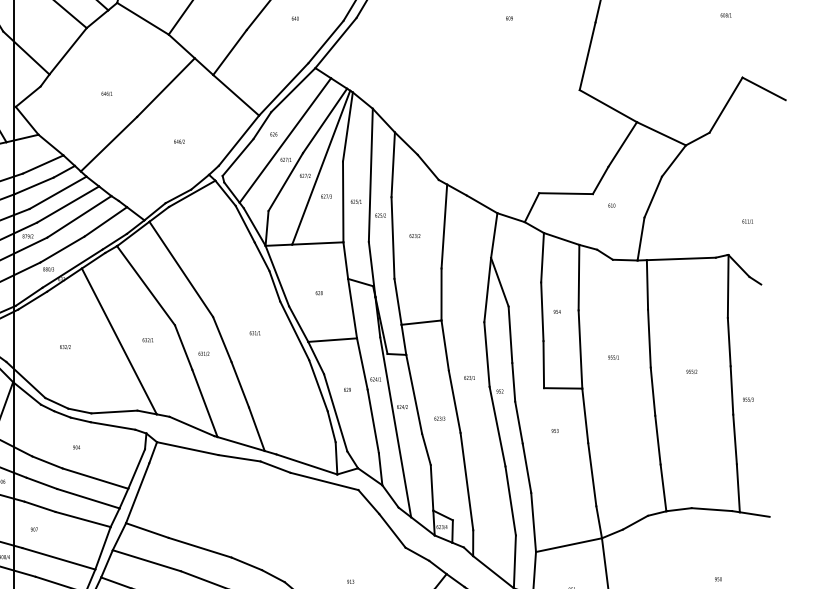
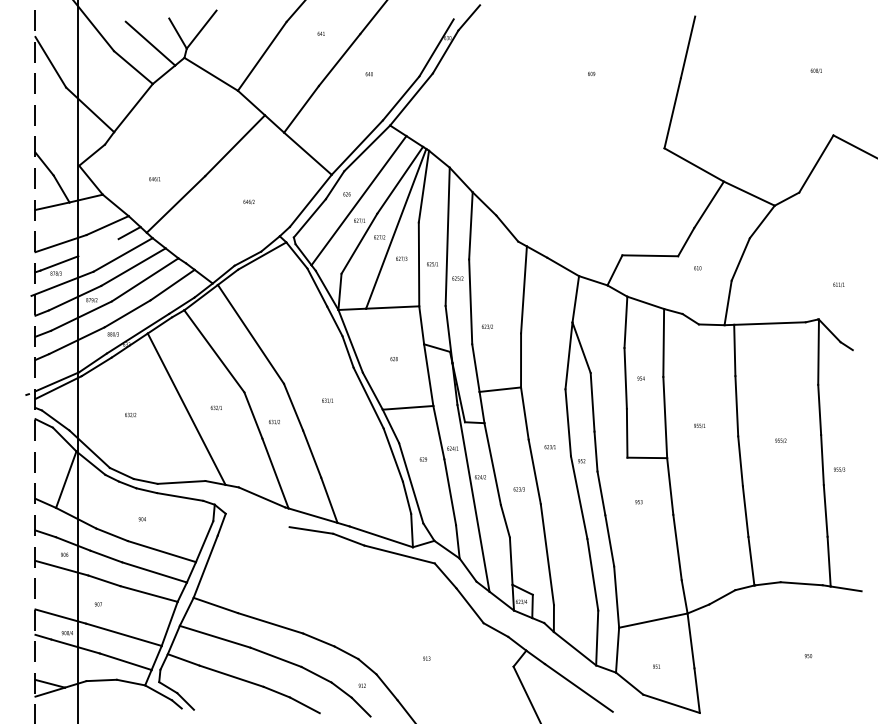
text: (106, 94) -> (154, 179), moved
line: (34, 185) -> (98, 247), removed
text: (414, 235) -> (487, 326), moved
line: (187, 448) -> (257, 520), removed

